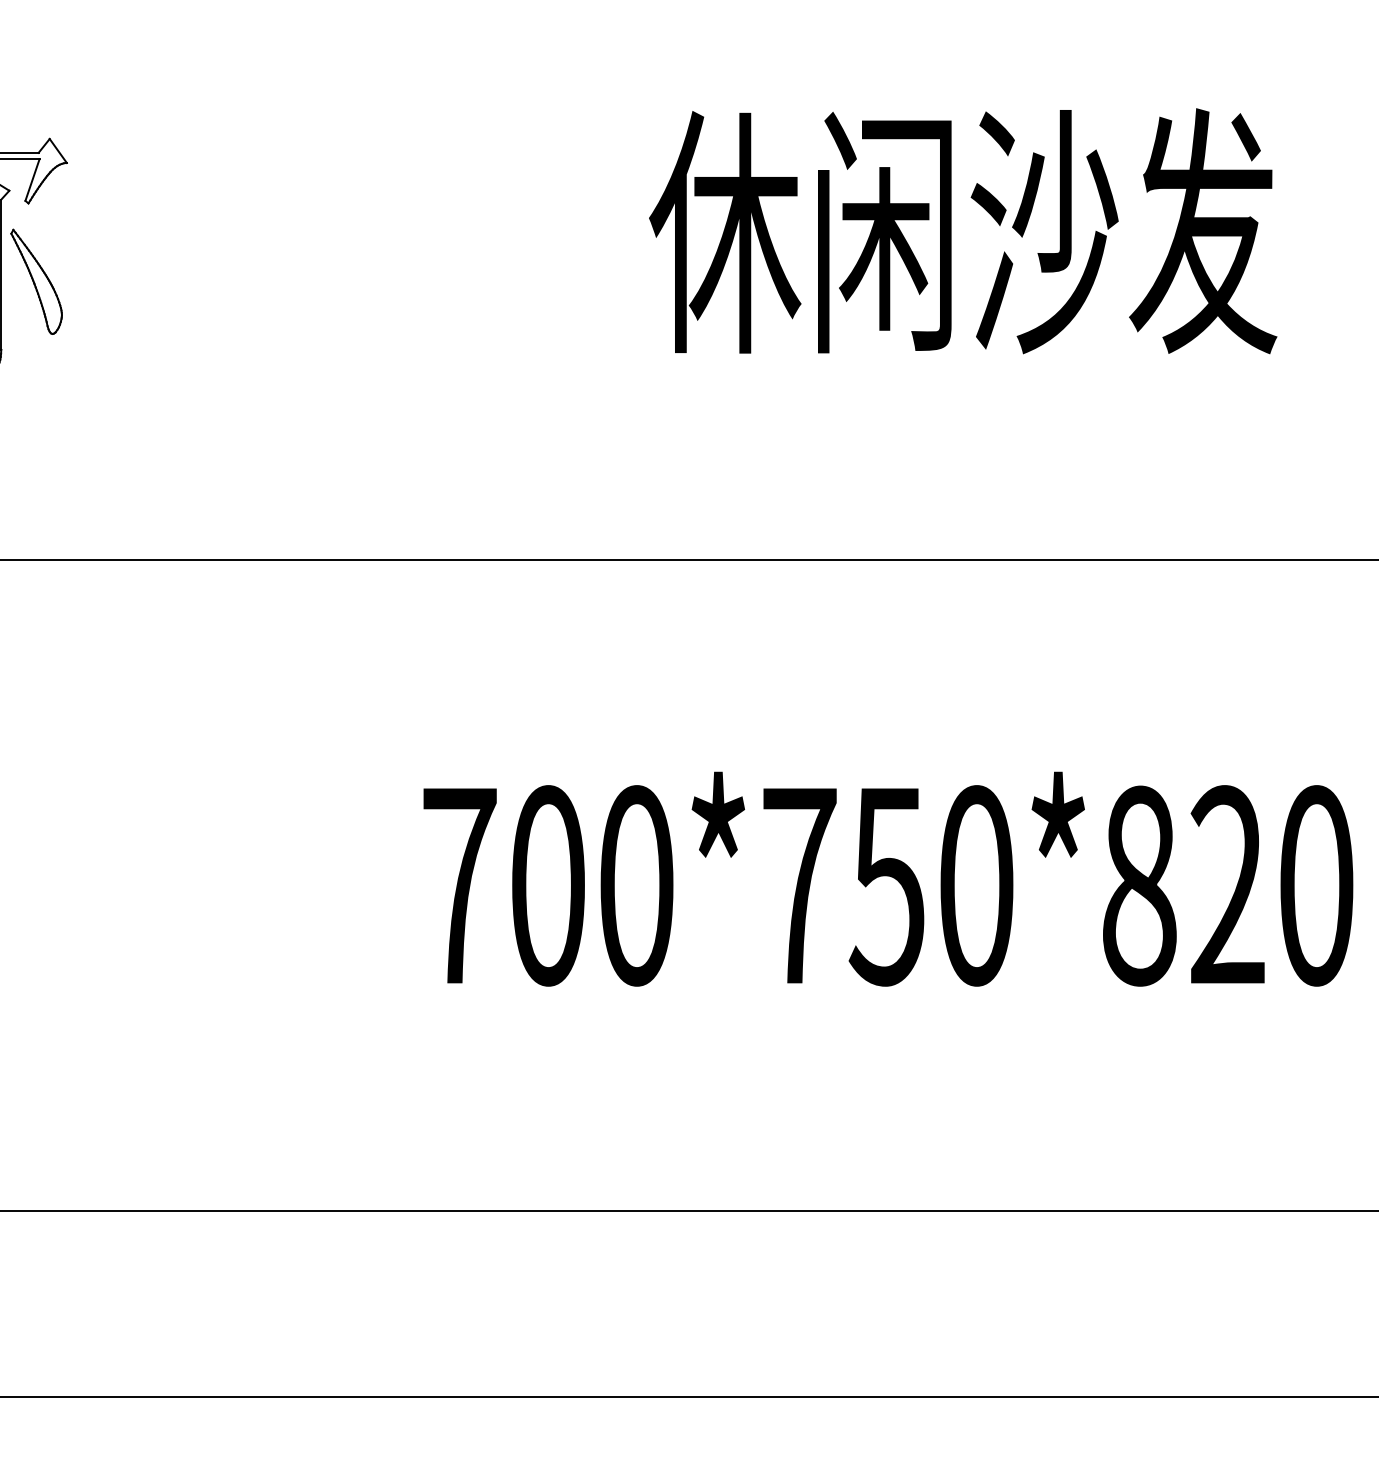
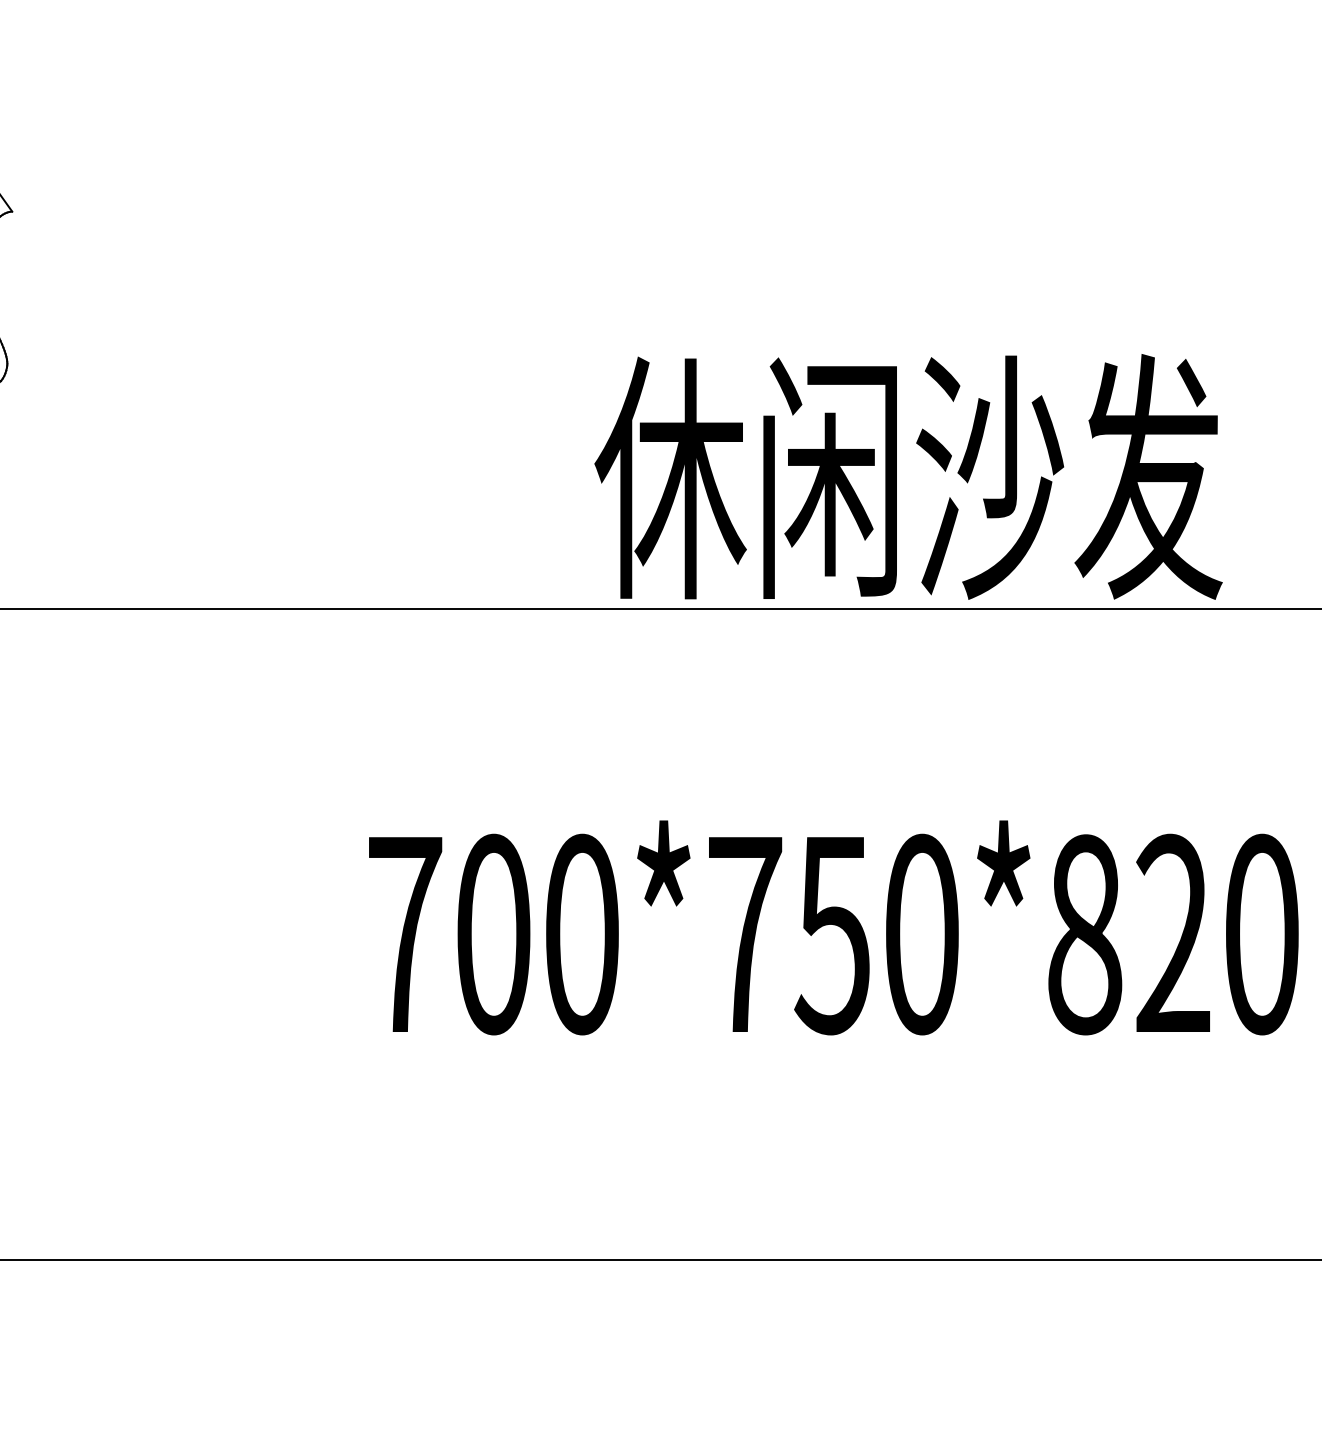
text: (963, 231) -> (908, 477), moved

